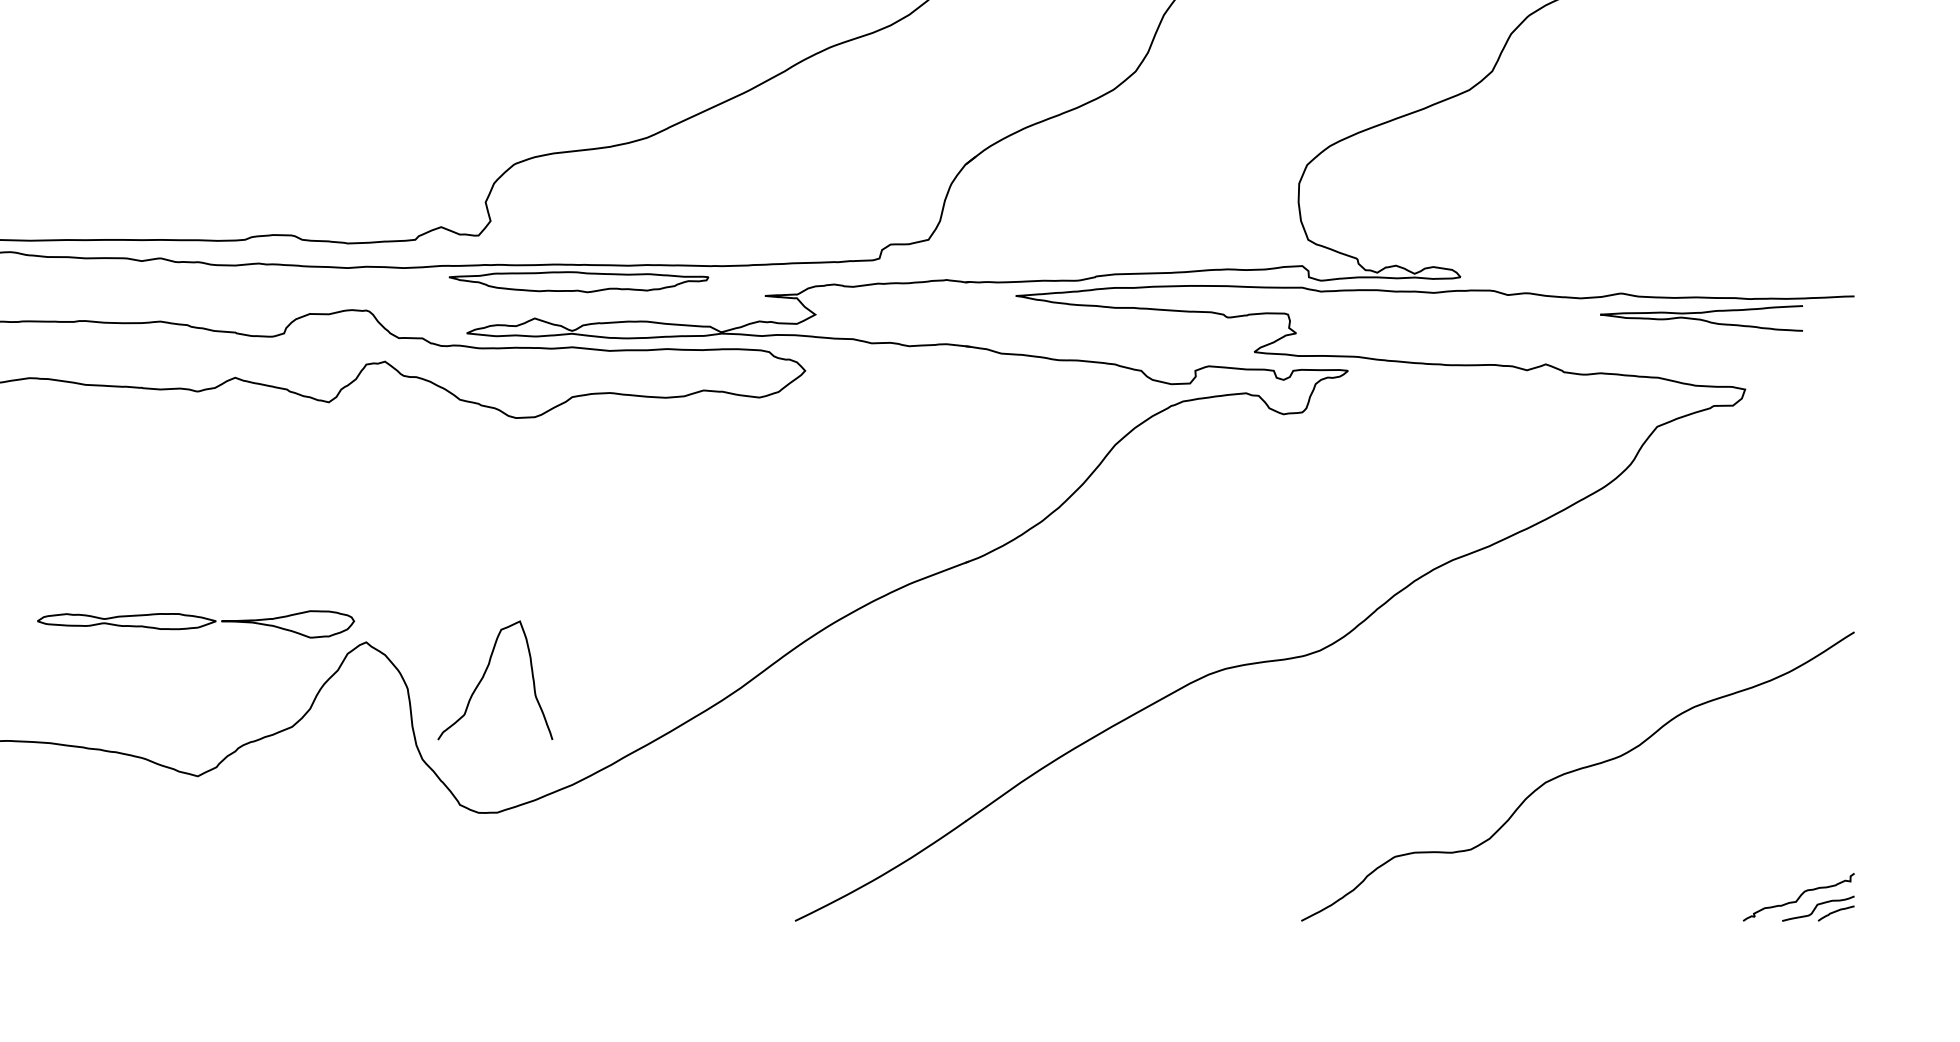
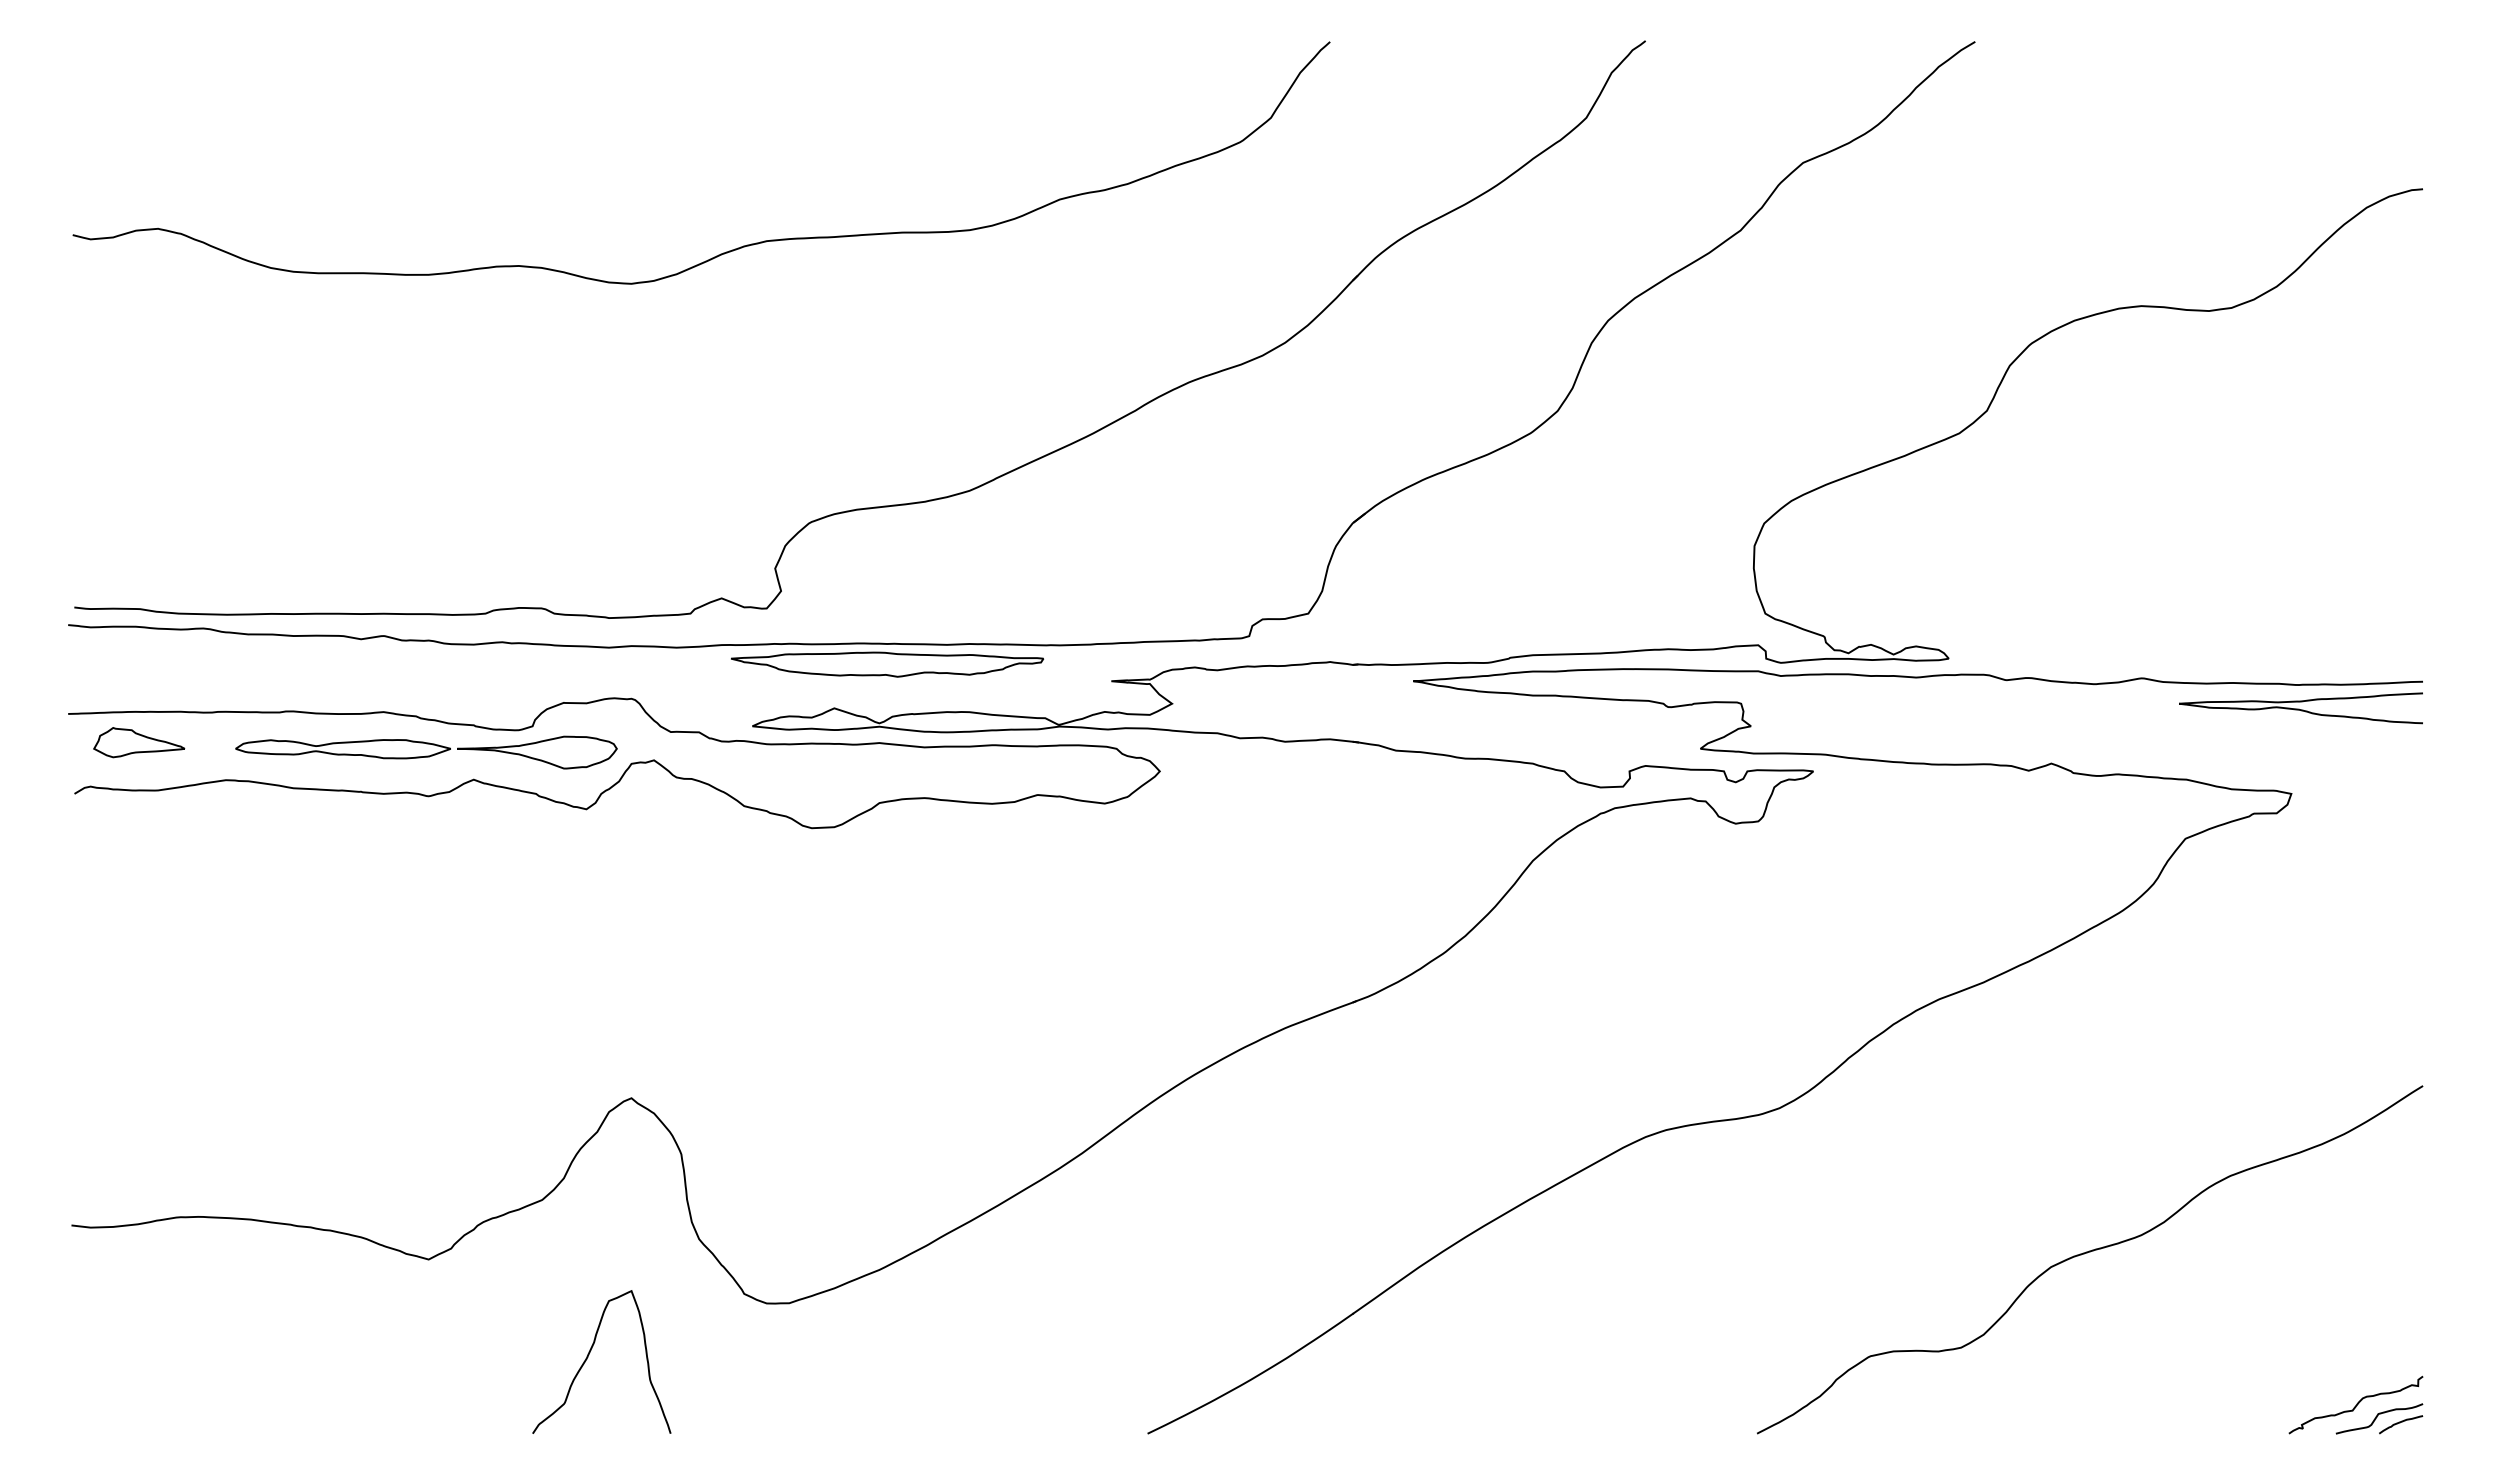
curve: (1700, 318) -> (2299, 708), moved
part: (196, 624) -> (426, 752), moved
curve: (485, 674) -> (589, 1355), moved

